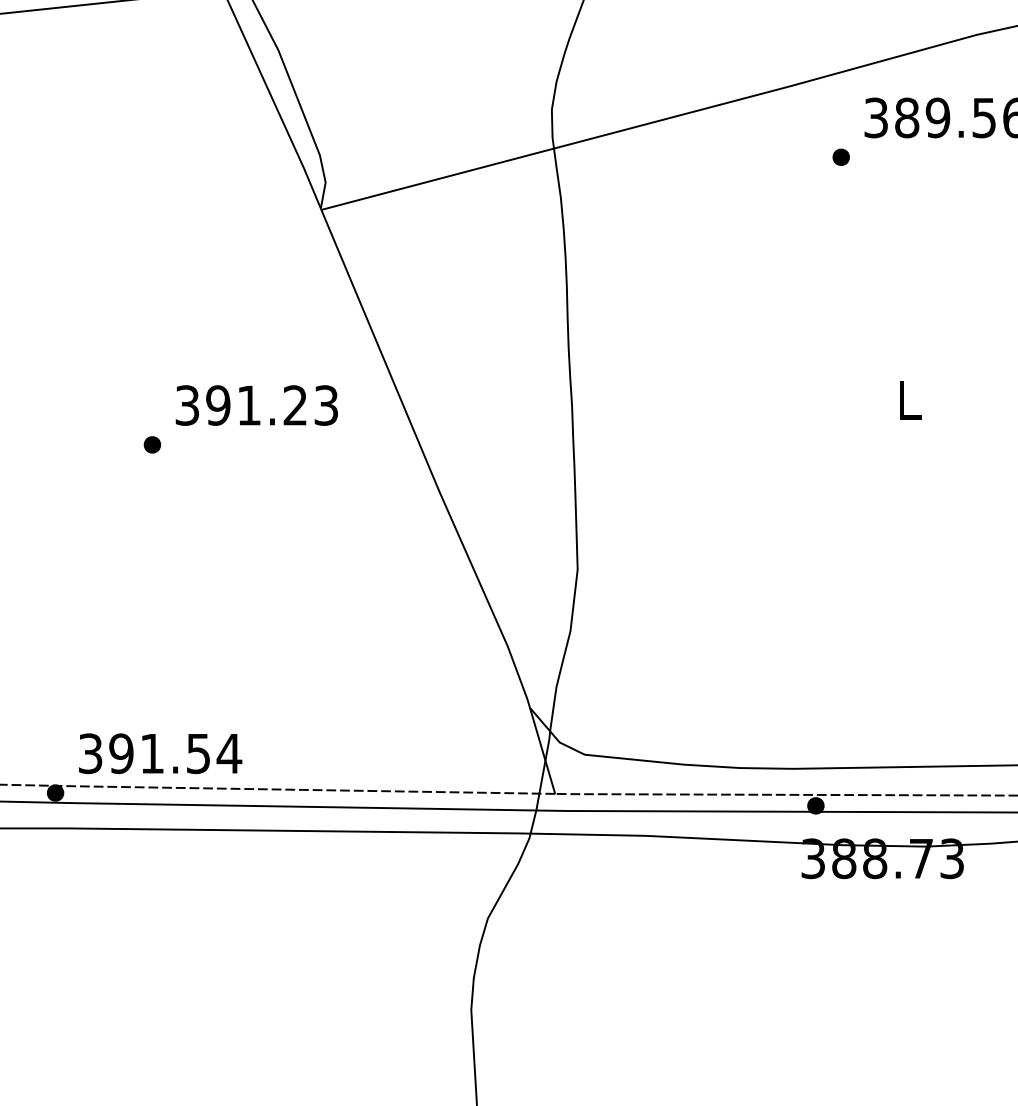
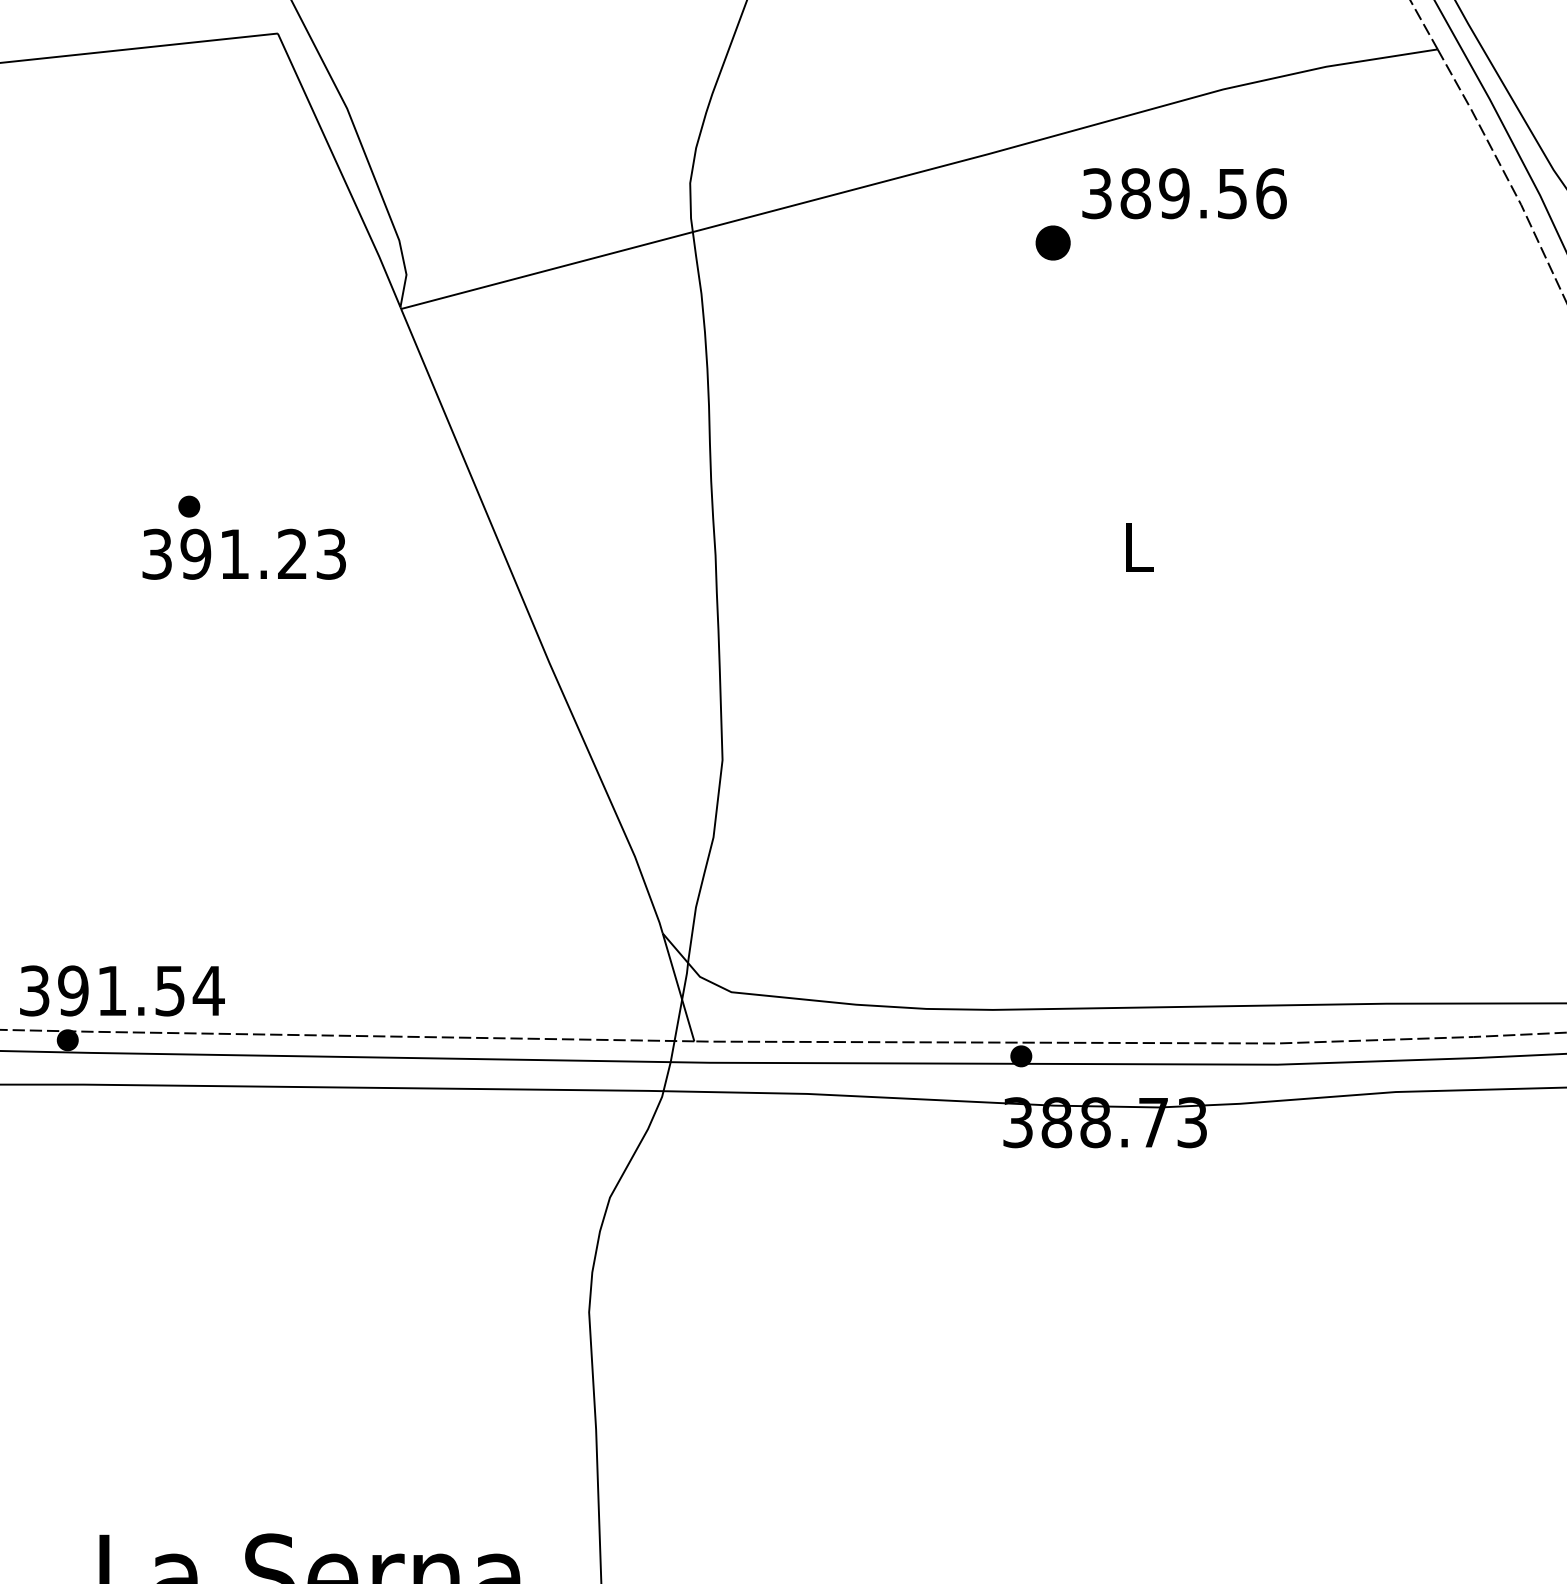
part: (840, 156) -> (1052, 242), size x1.6
text: (256, 404) -> (243, 553), moved
part: (152, 444) -> (189, 506), moved
text: (160, 753) -> (122, 990), moved

